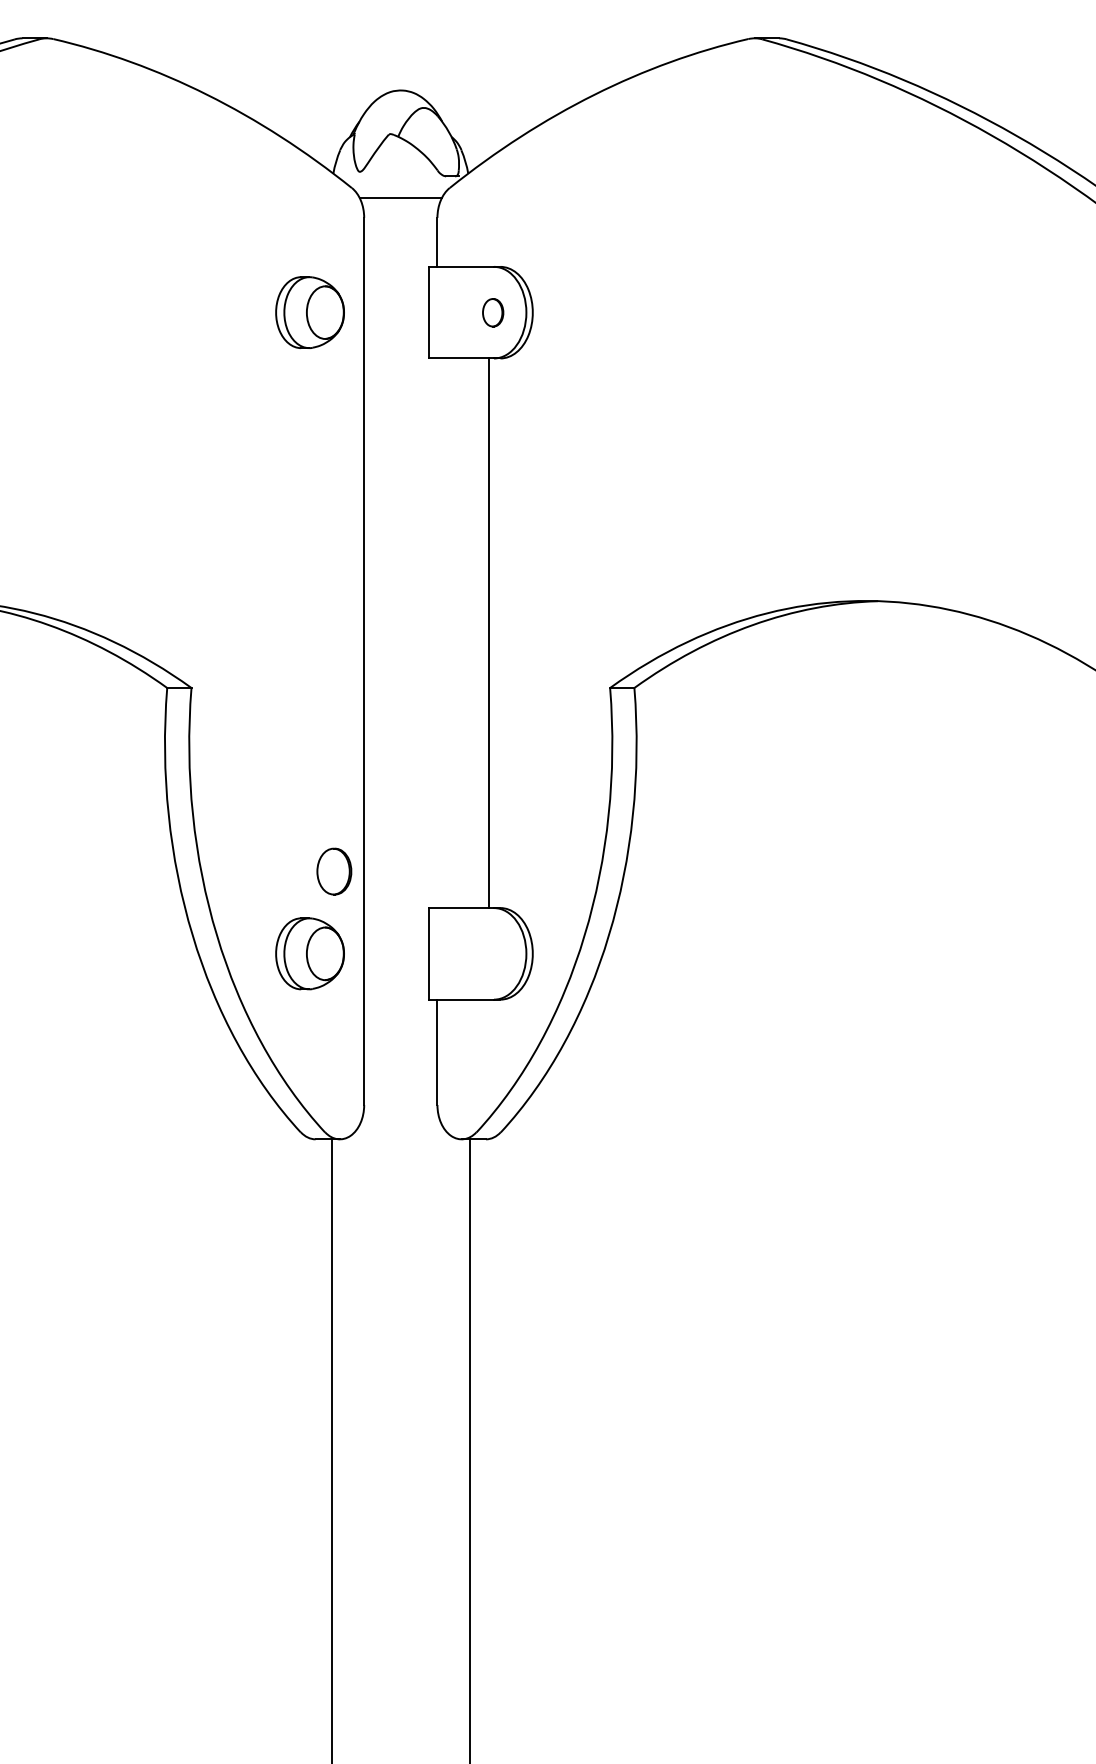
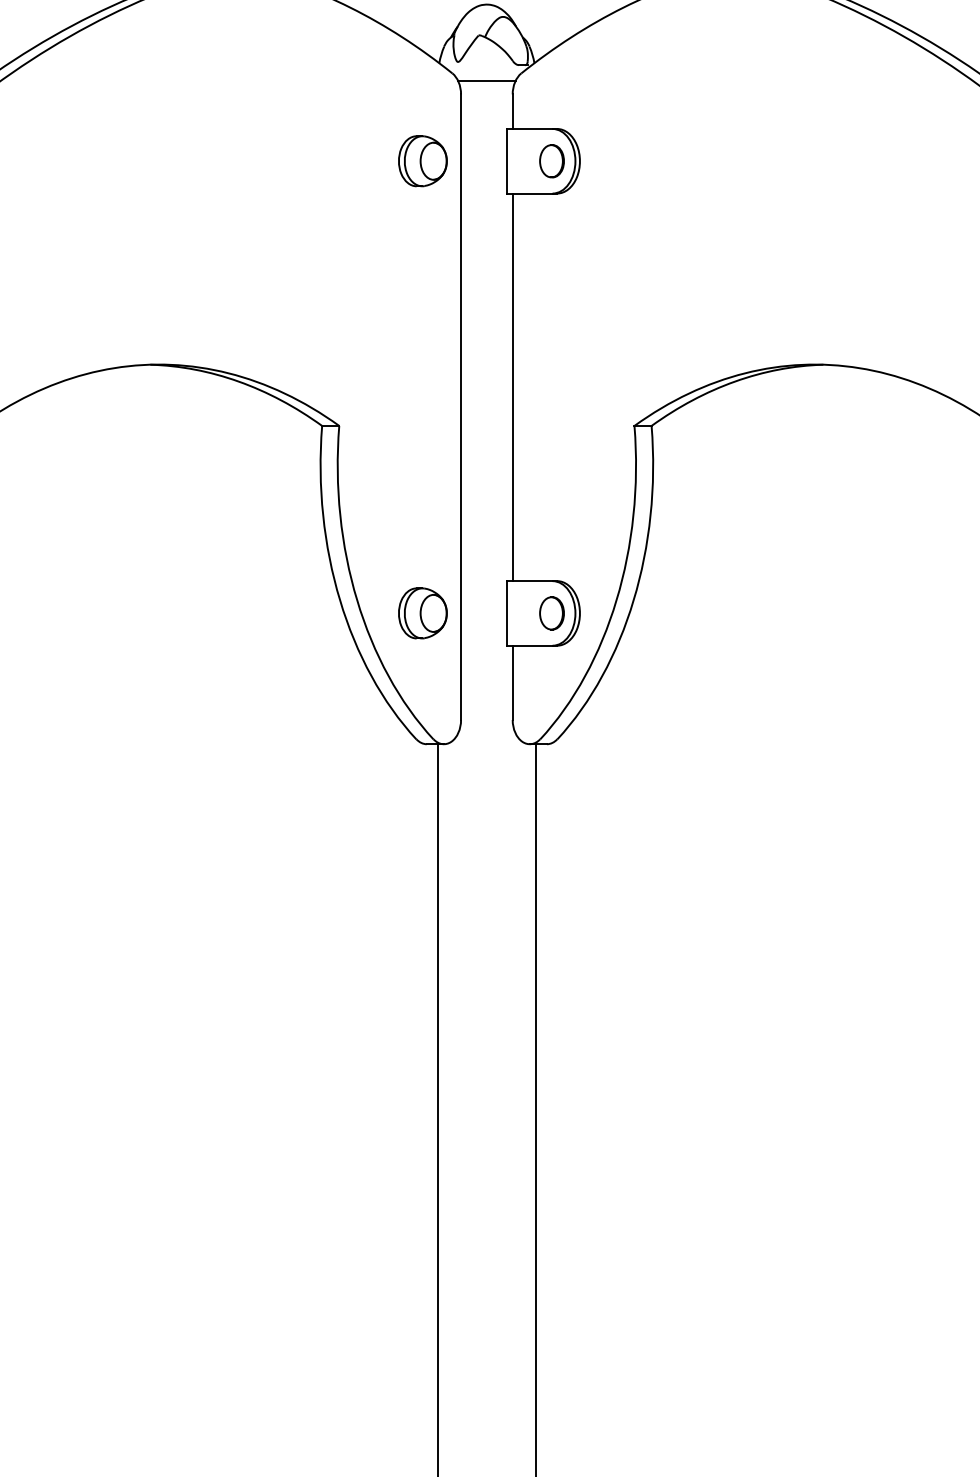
part: (492, 312) -> (551, 161), size x1.67
line: (488, 633) -> (512, 387), moved
part: (333, 871) -> (551, 613), moved

